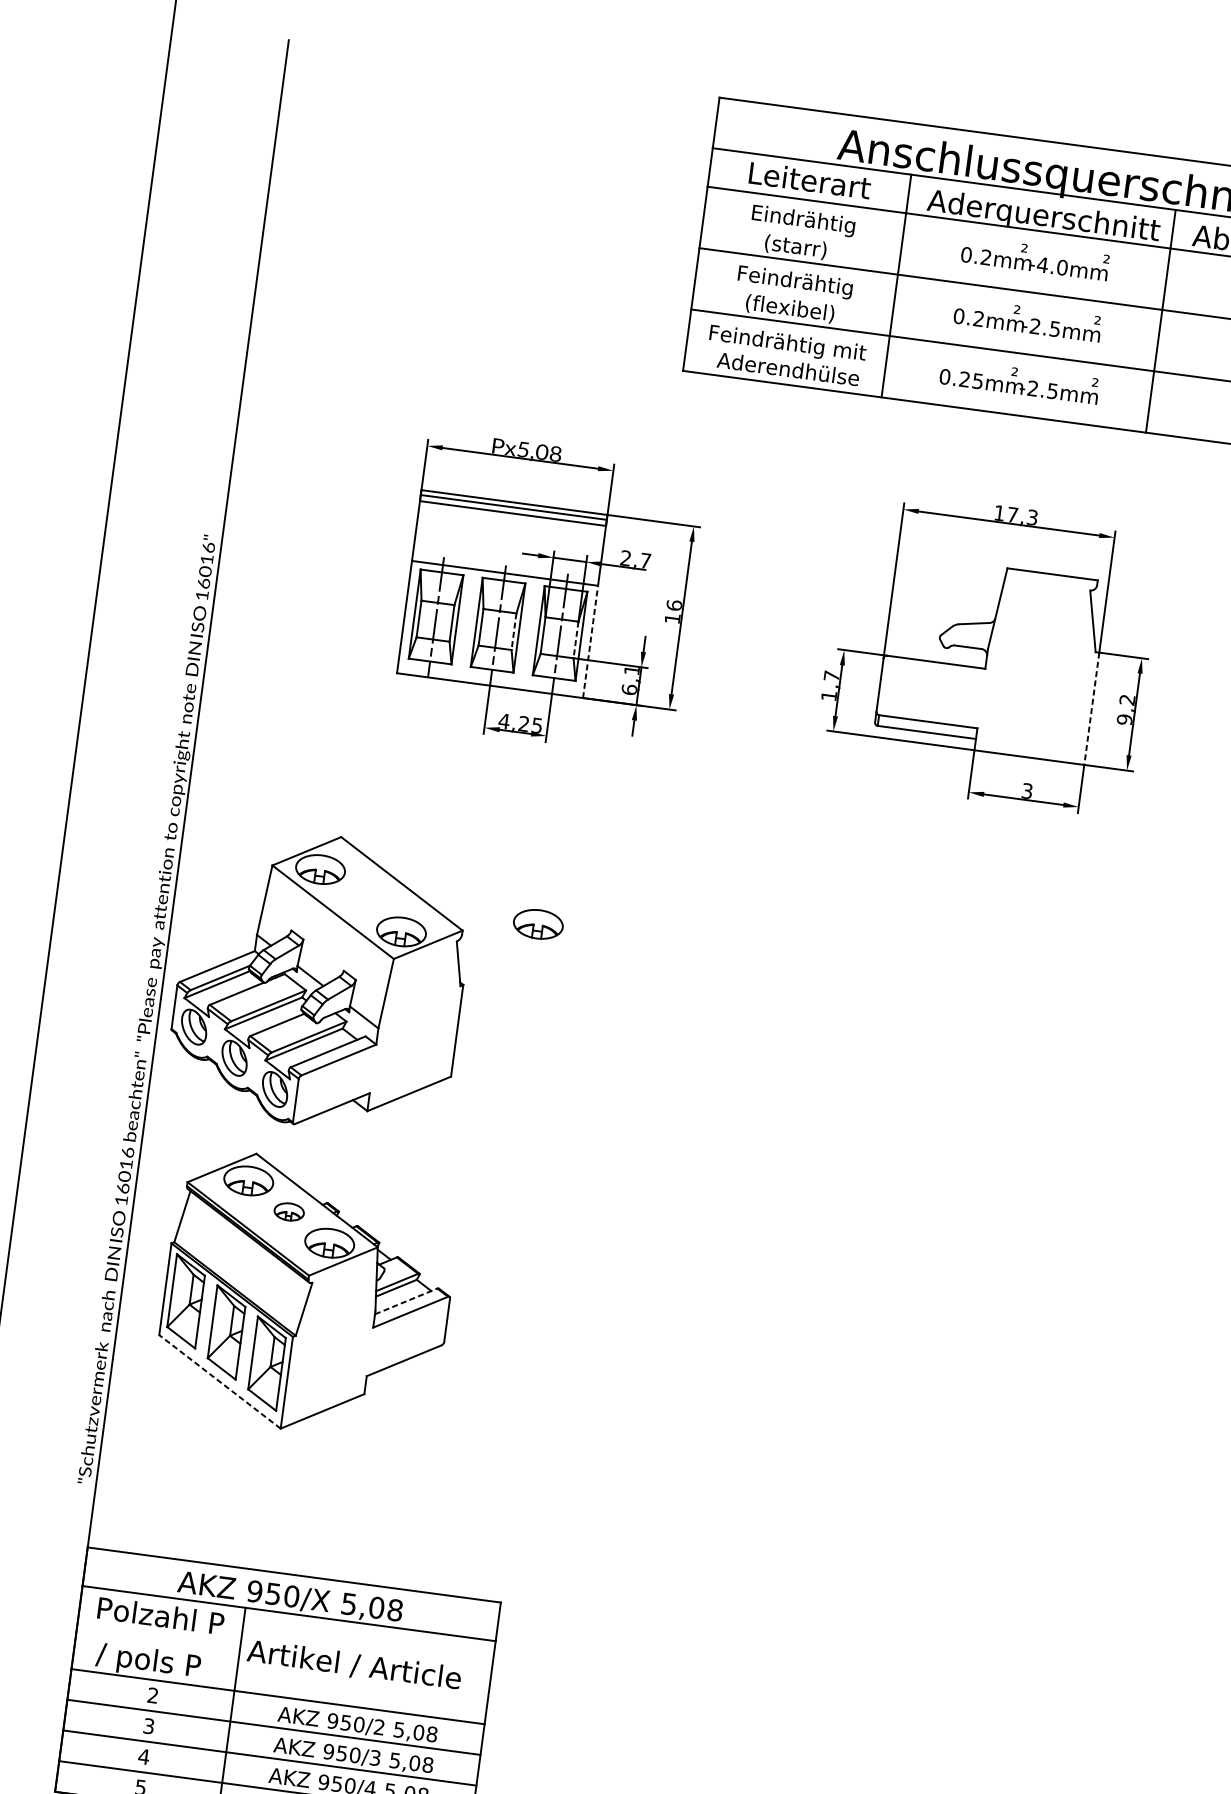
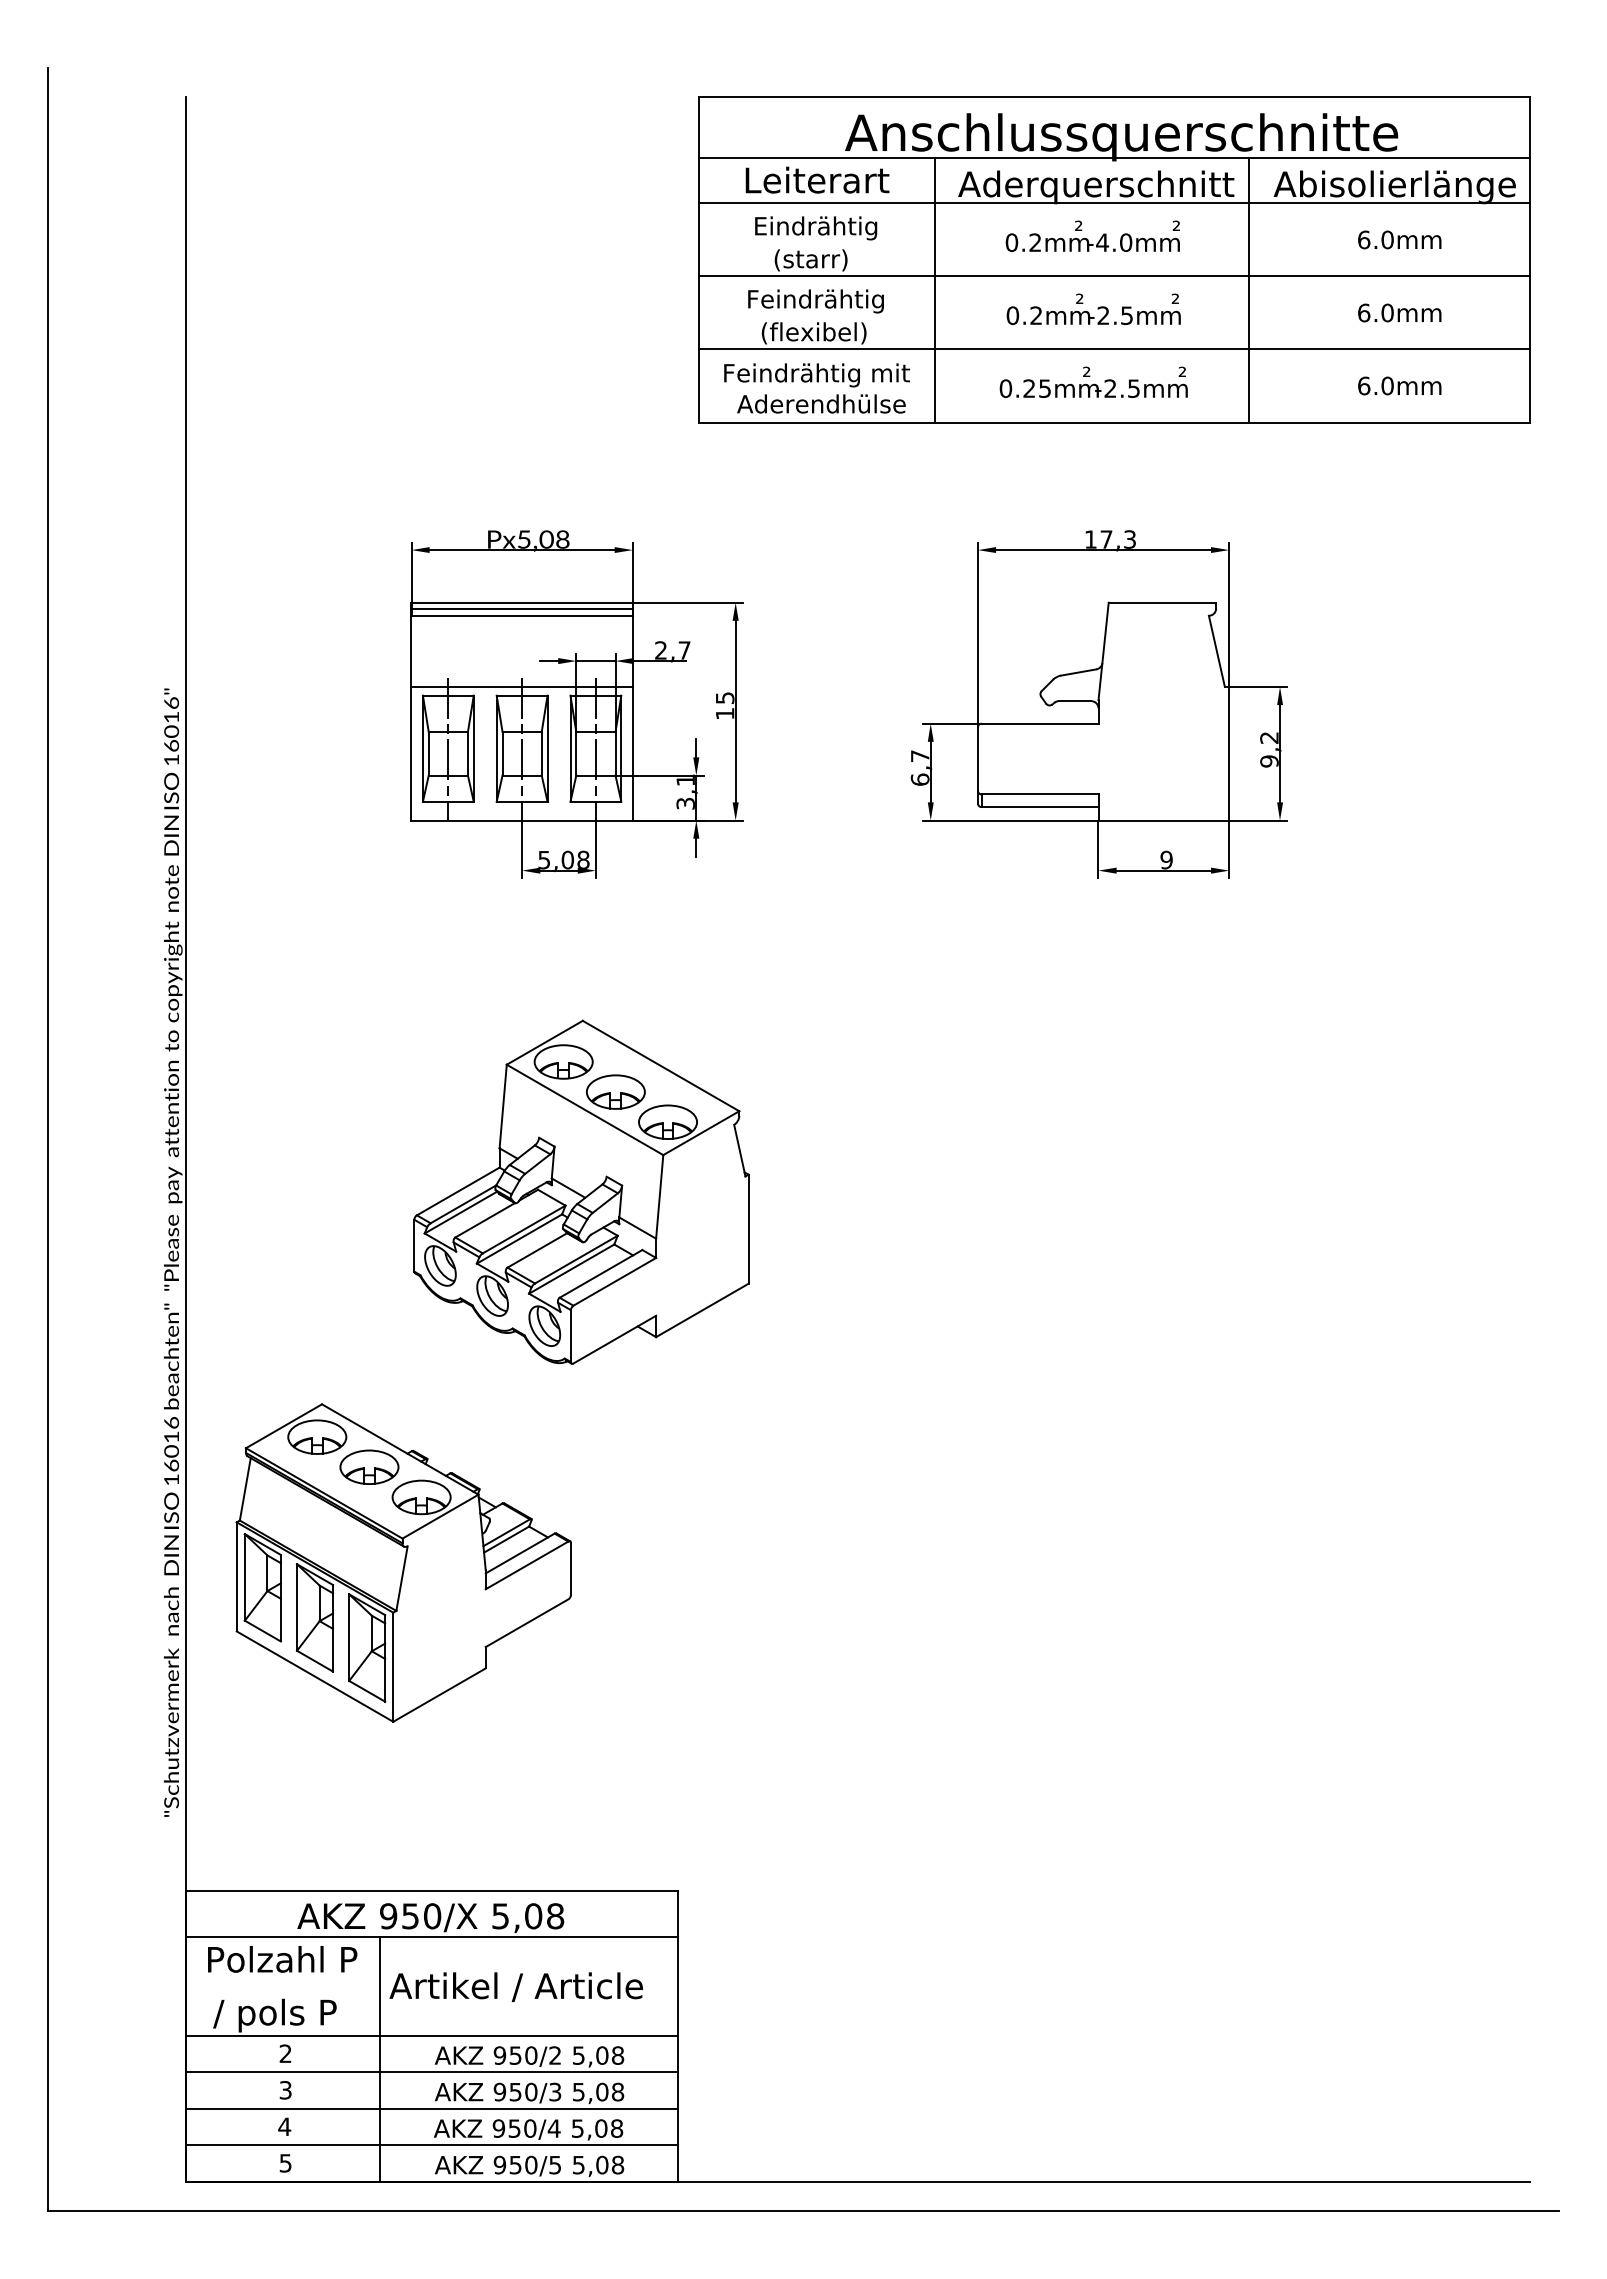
text: (673, 604) -> (724, 697), 16 -> 15
line: (513, 631) -> (541, 753), dashed -> solid
line: (576, 639) -> (615, 753), dashed -> solid
line: (590, 641) -> (632, 753), dashed -> solid
text: (629, 689) -> (685, 803), 6,1 -> 3,1
text: (828, 695) -> (919, 779), 1,7 -> 6,7
line: (1092, 708) -> (1229, 753), dashed -> solid
text: (520, 723) -> (563, 859), 4,25 -> 5,08
text: (1027, 790) -> (1166, 859), 3 -> 9
part: (321, 980) -> (581, 1191), moved
part: (289, 1211) -> (369, 1466), size x1.67
line: (406, 1301) -> (520, 1553), dashed -> solid
line: (219, 1381) -> (314, 1676), dashed -> solid

